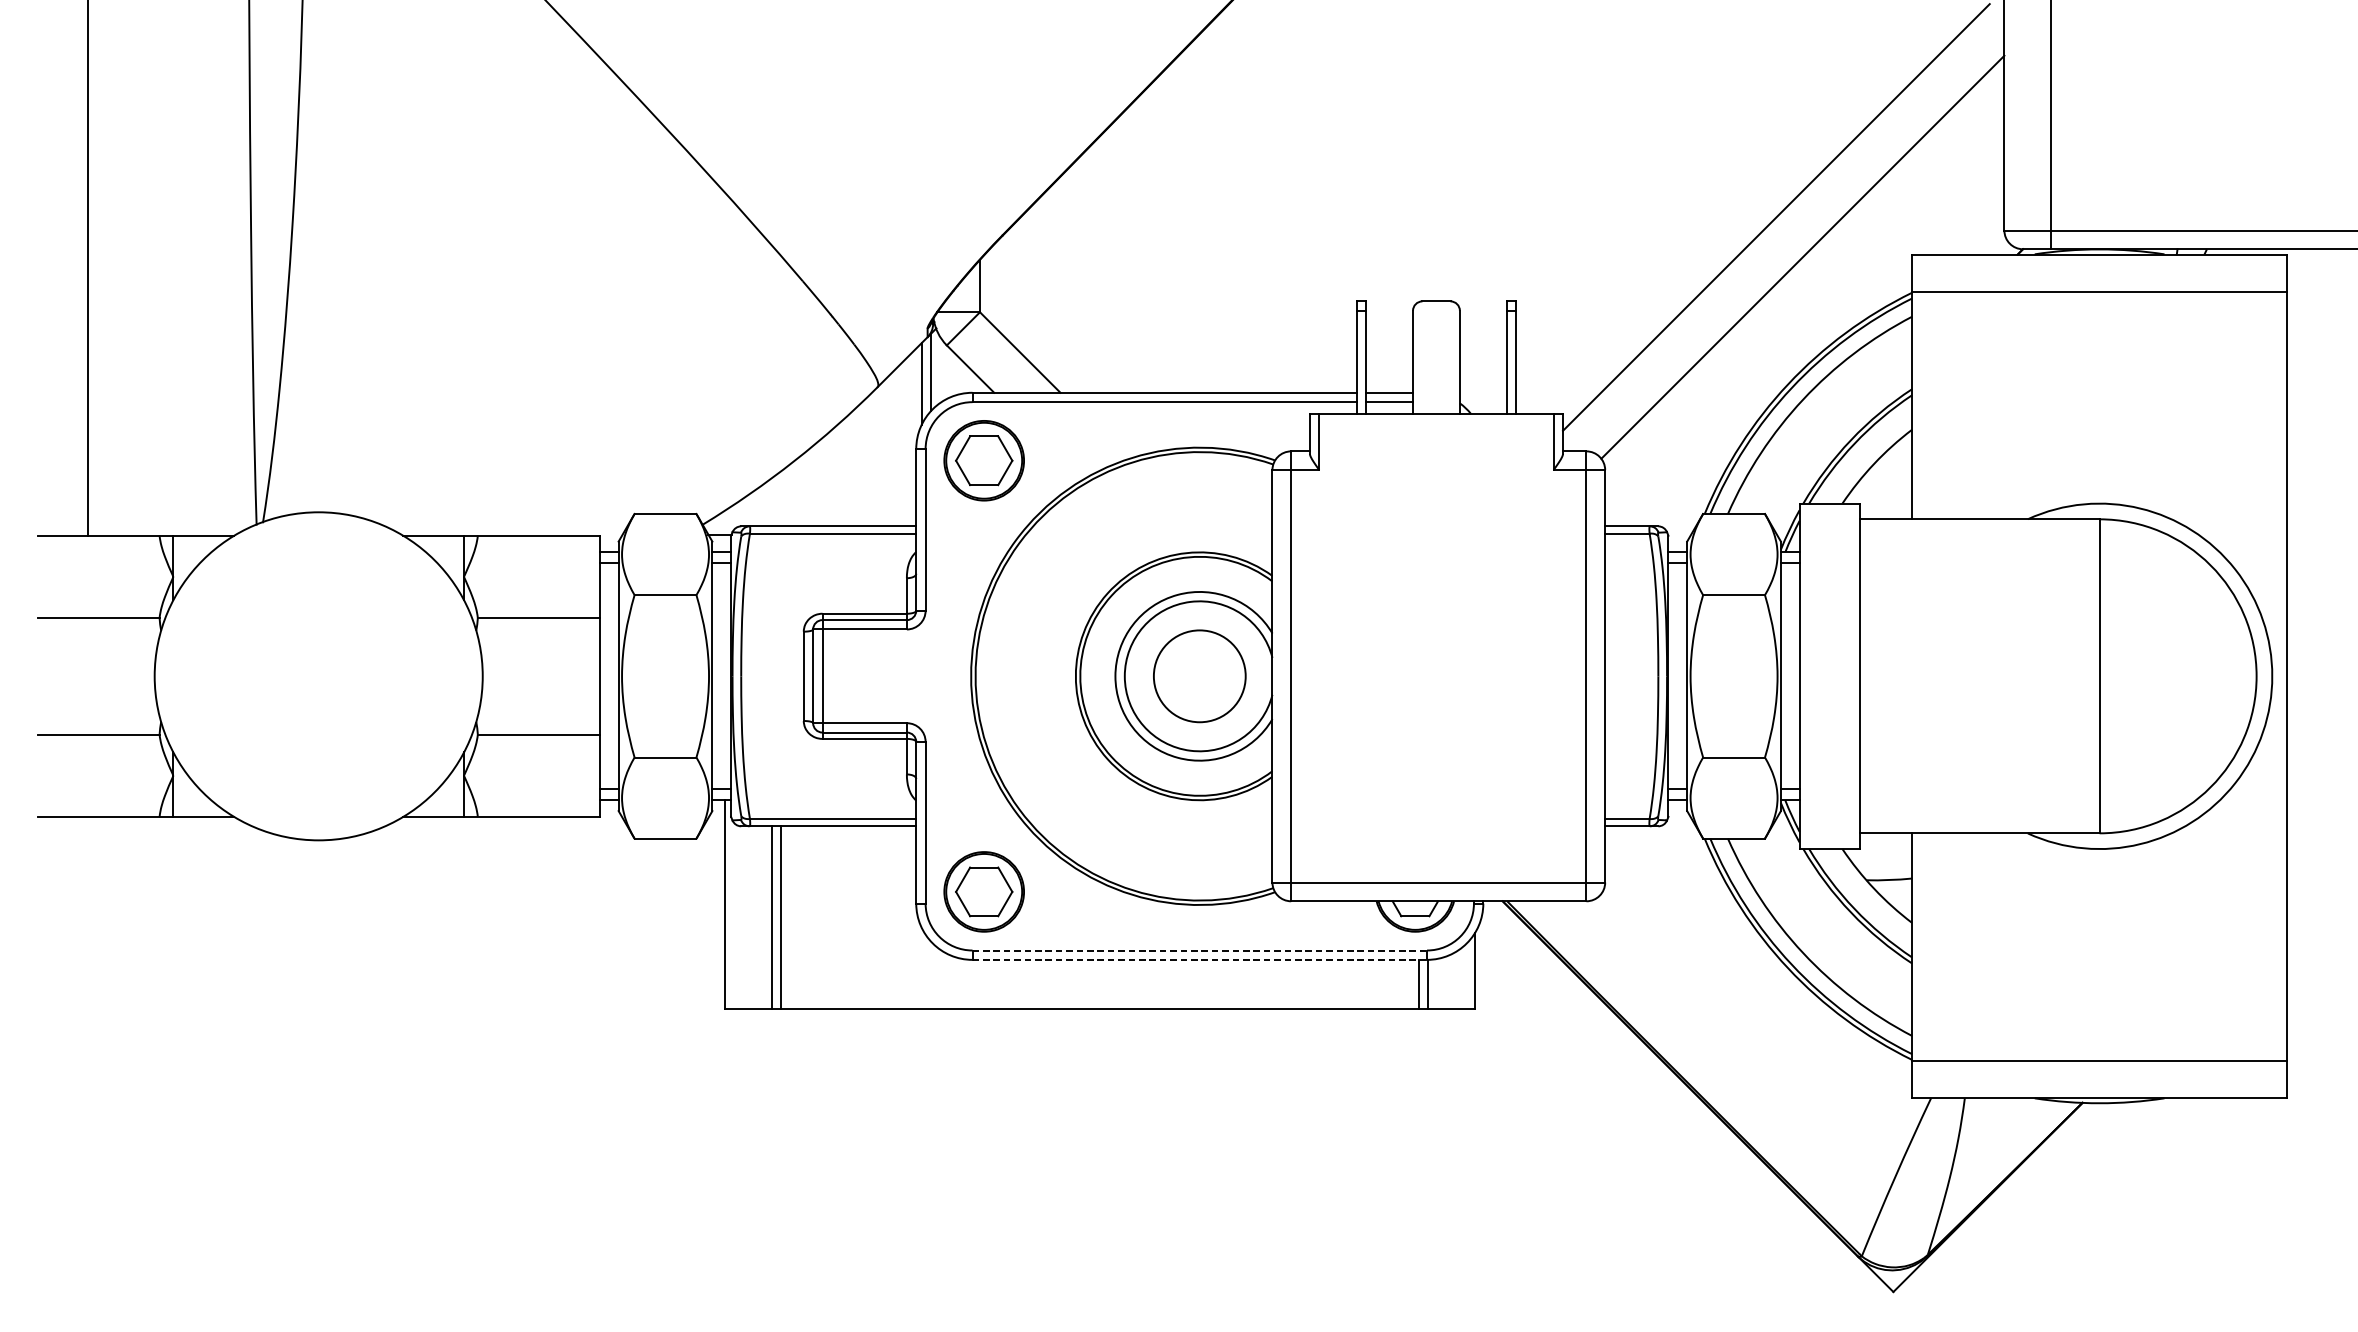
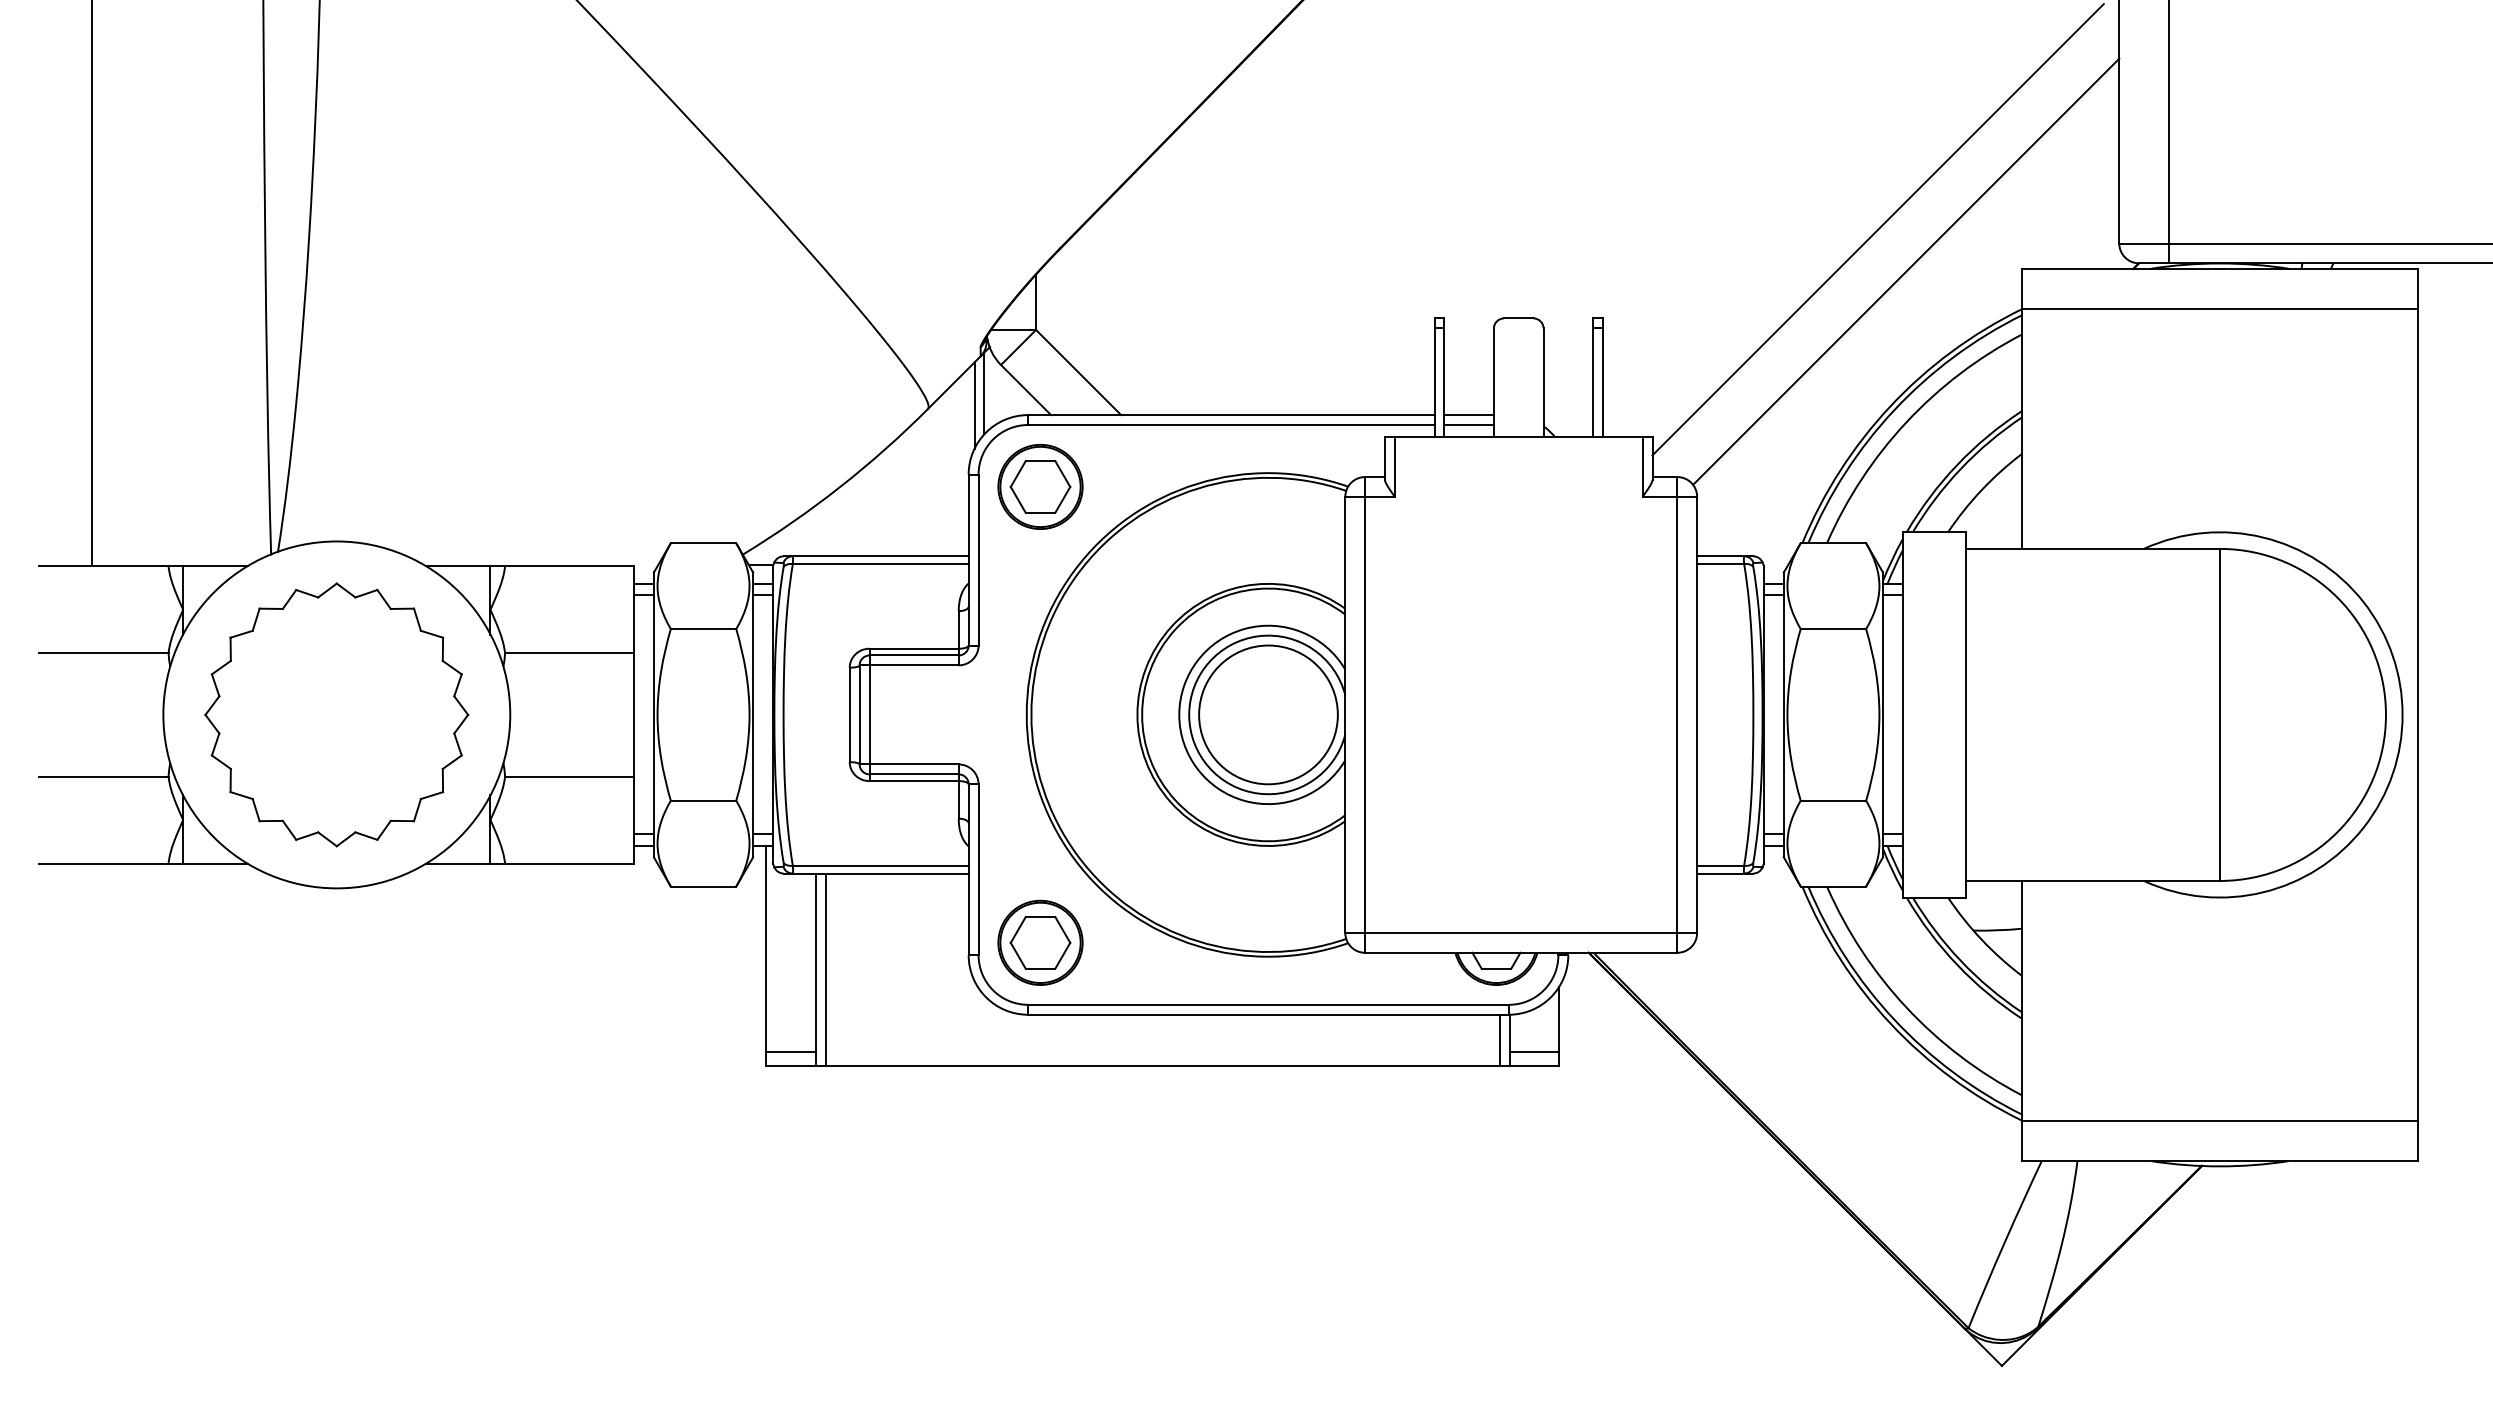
part: (318, 675) -> (336, 714), added
circle: (1199, 675) -> (1268, 714), size x1.43
line: (1199, 950) -> (1268, 1004), dashed -> solid
line: (1199, 959) -> (1268, 1014), dashed -> solid
line: (747, 995) -> (790, 1052), added
line: (1451, 995) -> (1534, 1052), added

